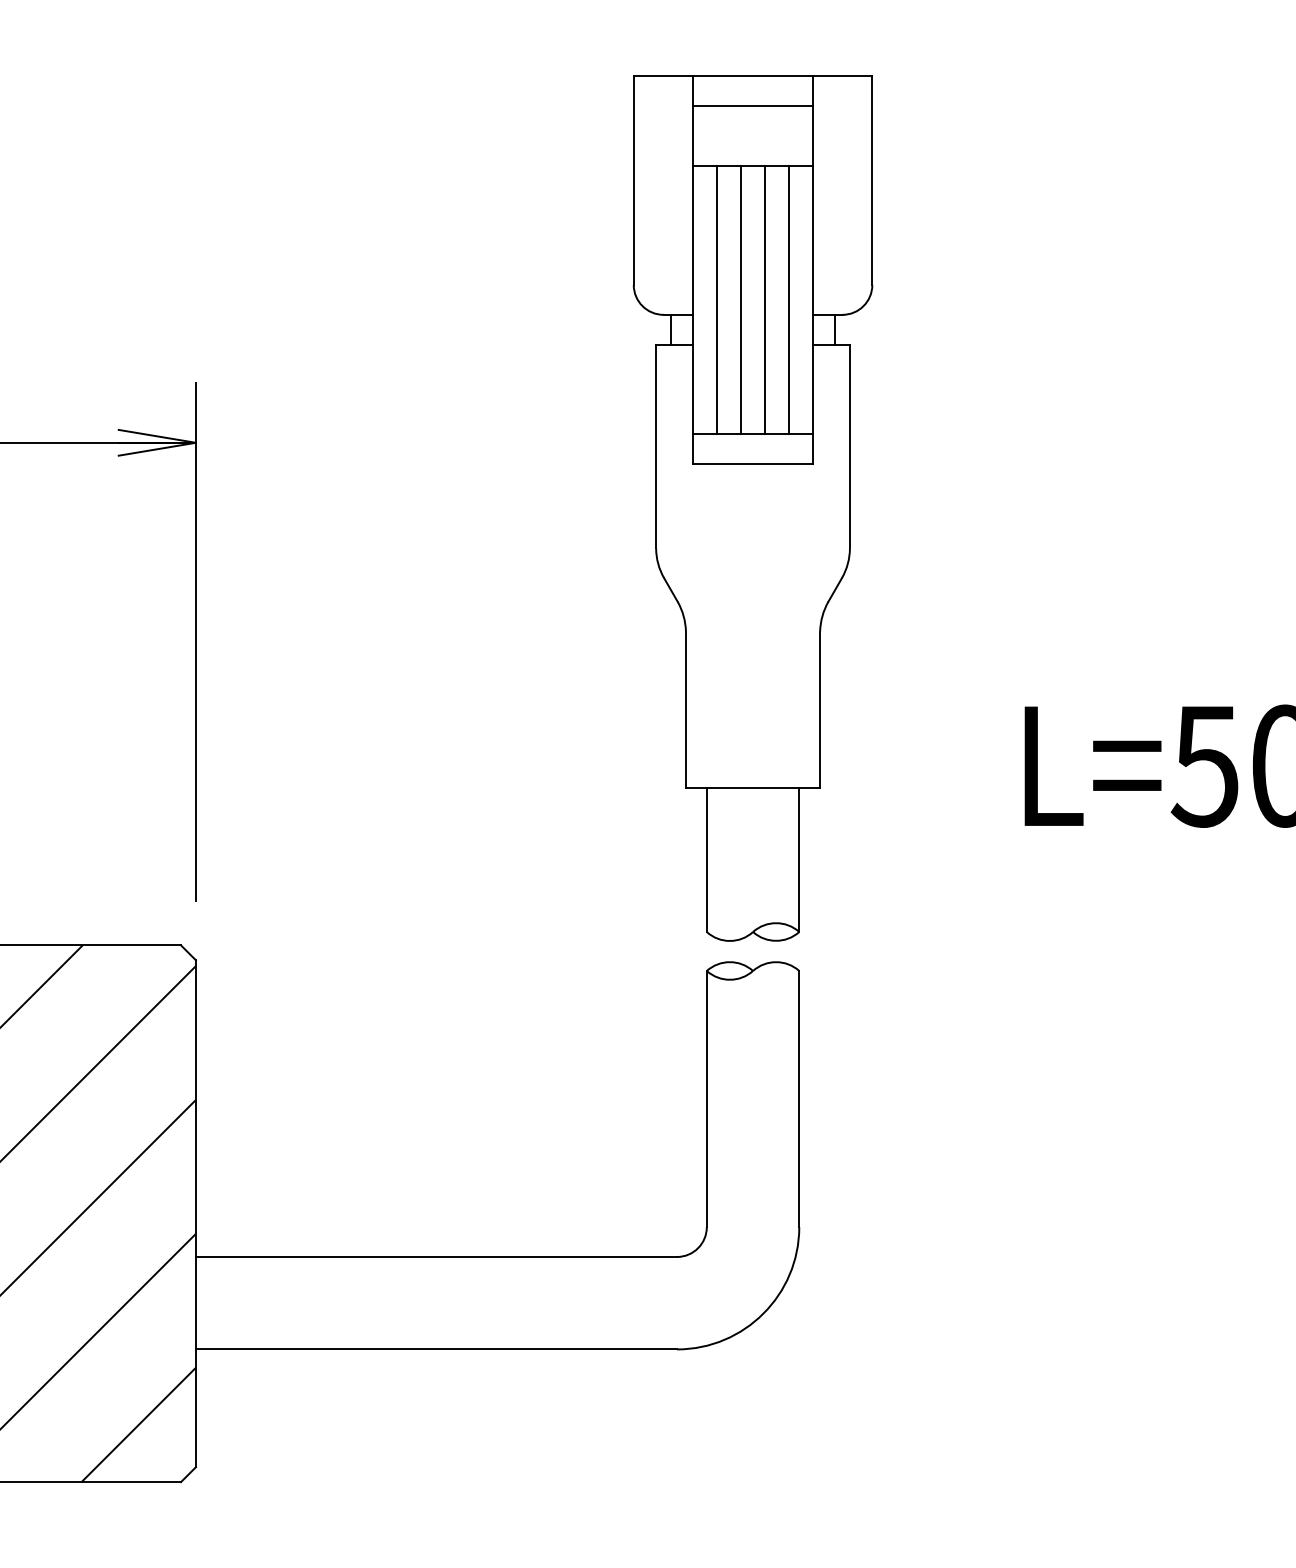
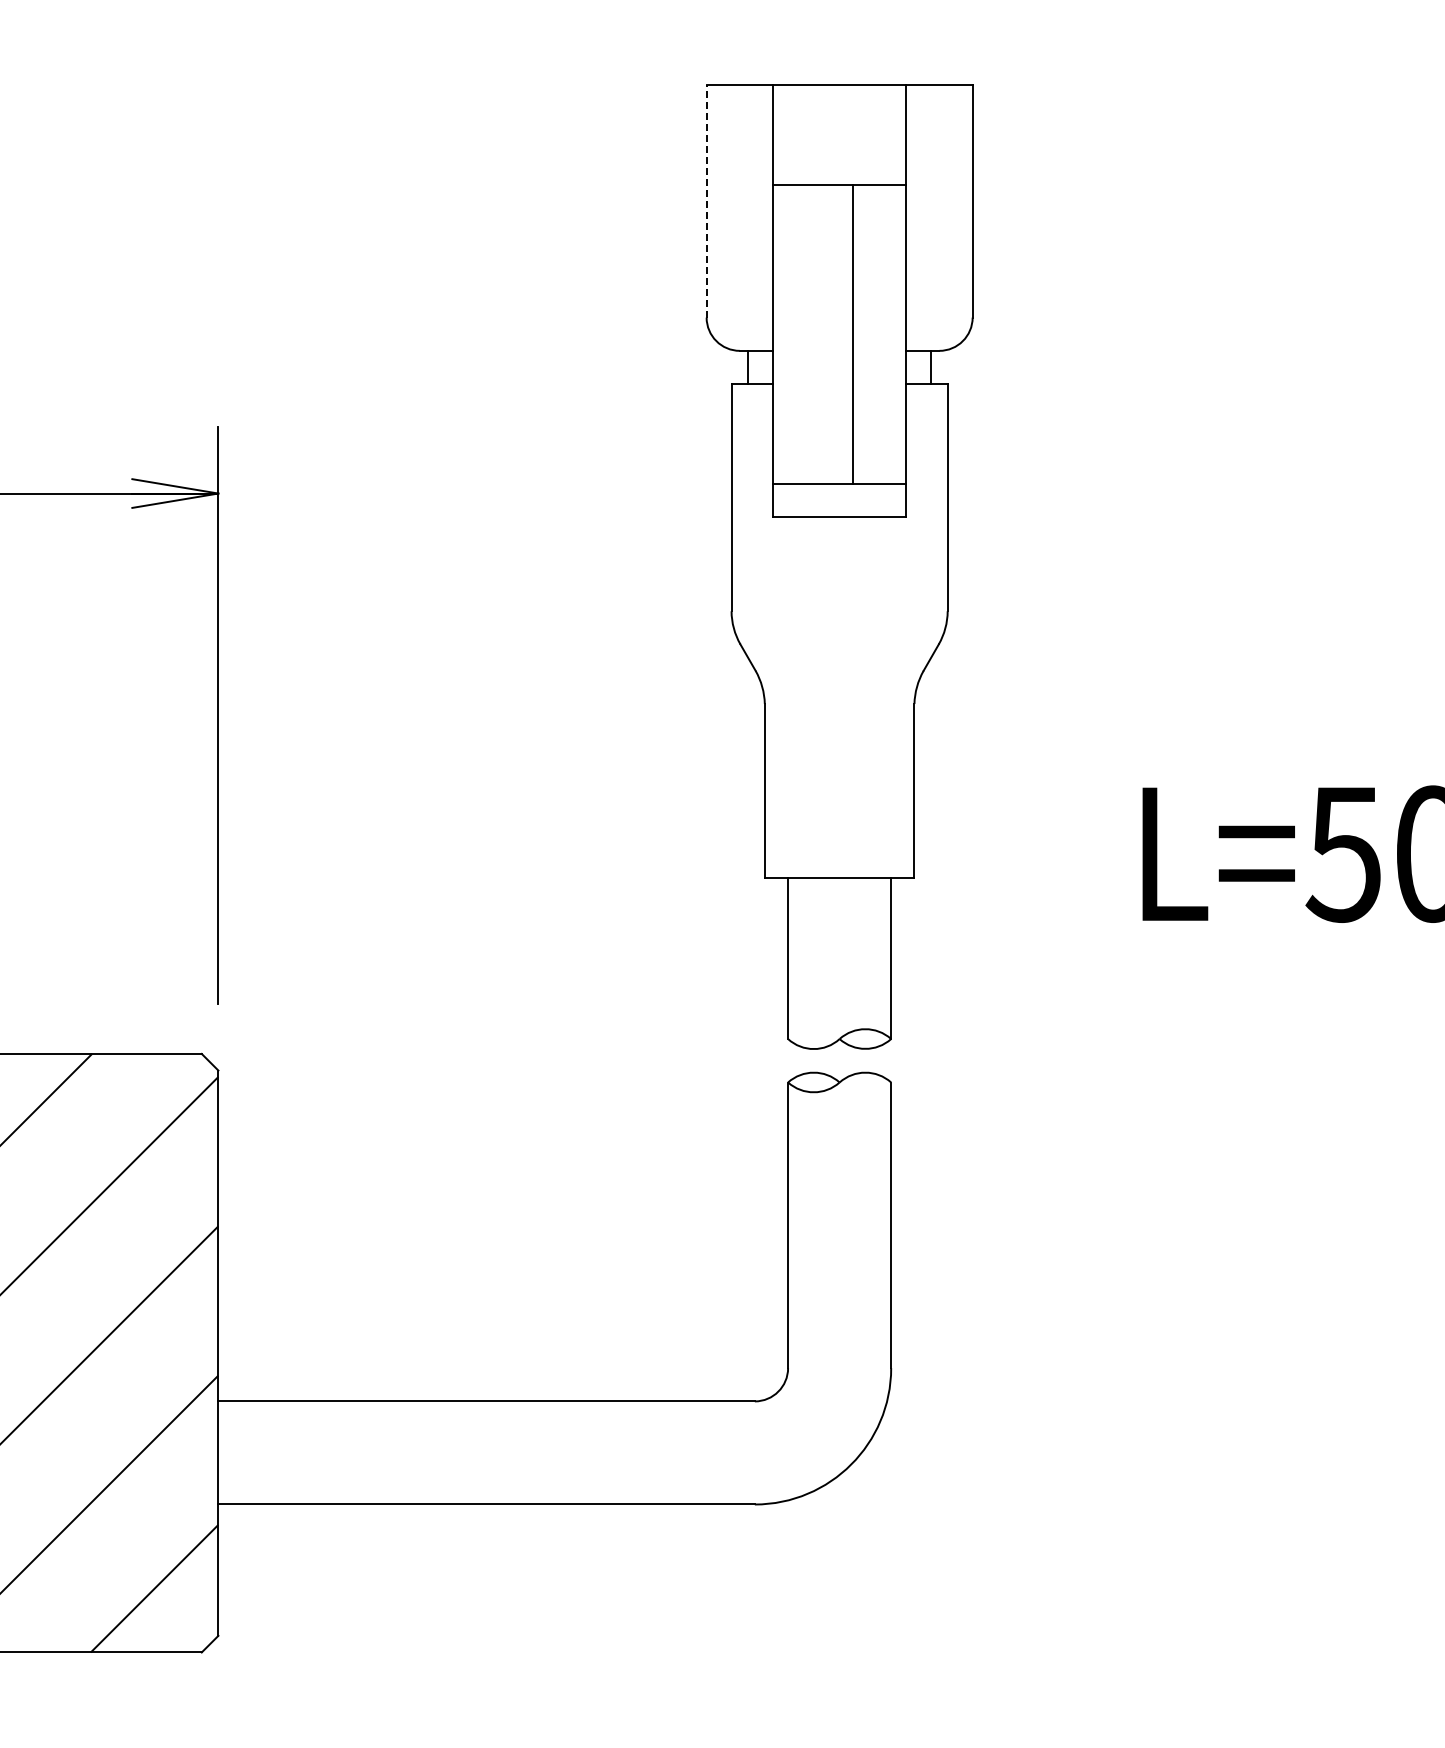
line: (752, 106) -> (839, 118), removed
line: (633, 180) -> (706, 200), solid -> dashed
line: (717, 299) -> (799, 333), removed
line: (741, 299) -> (826, 333), removed
line: (788, 299) -> (879, 333), removed

